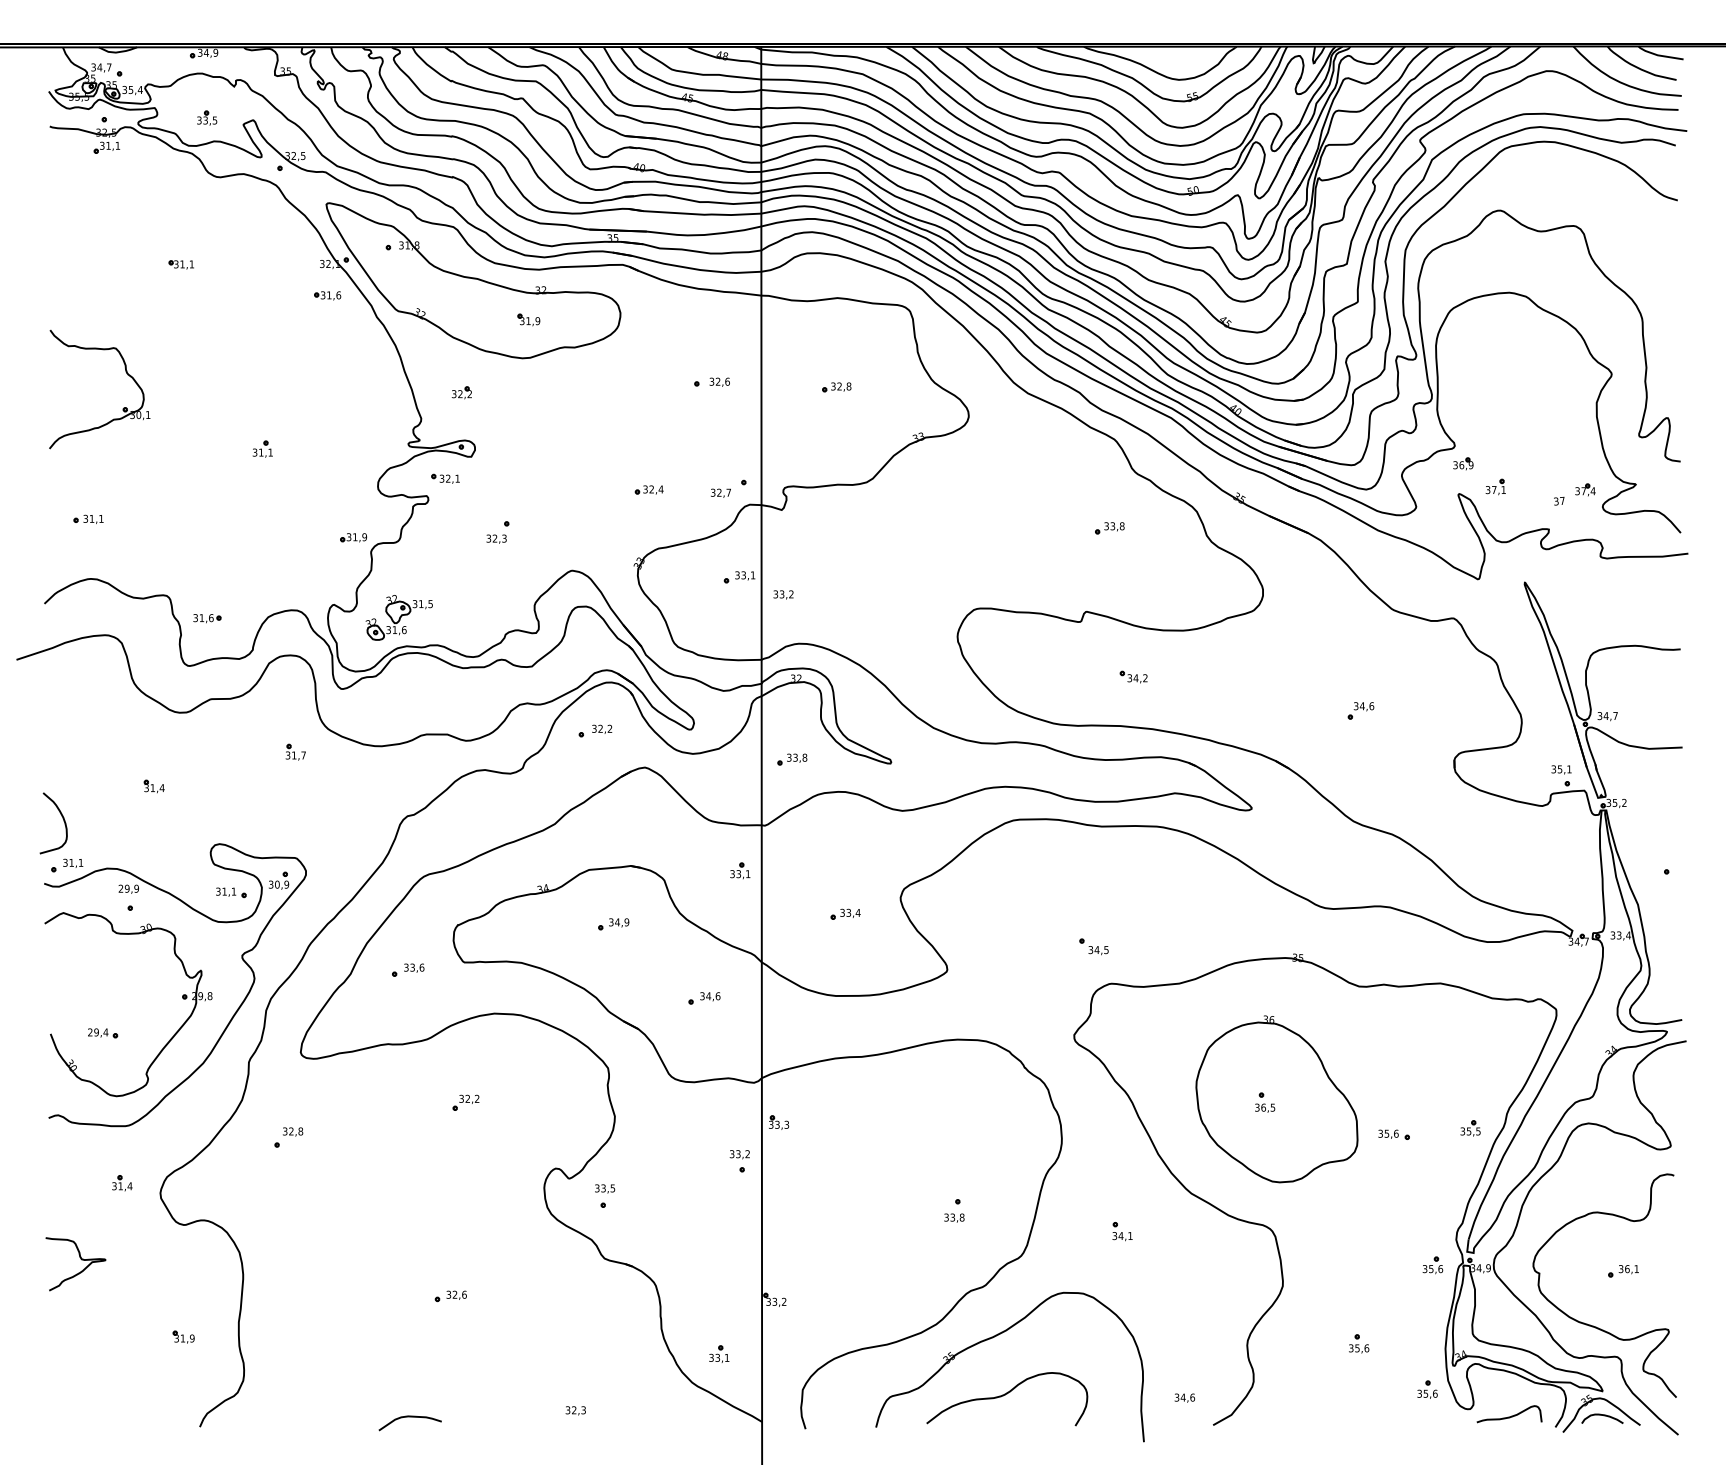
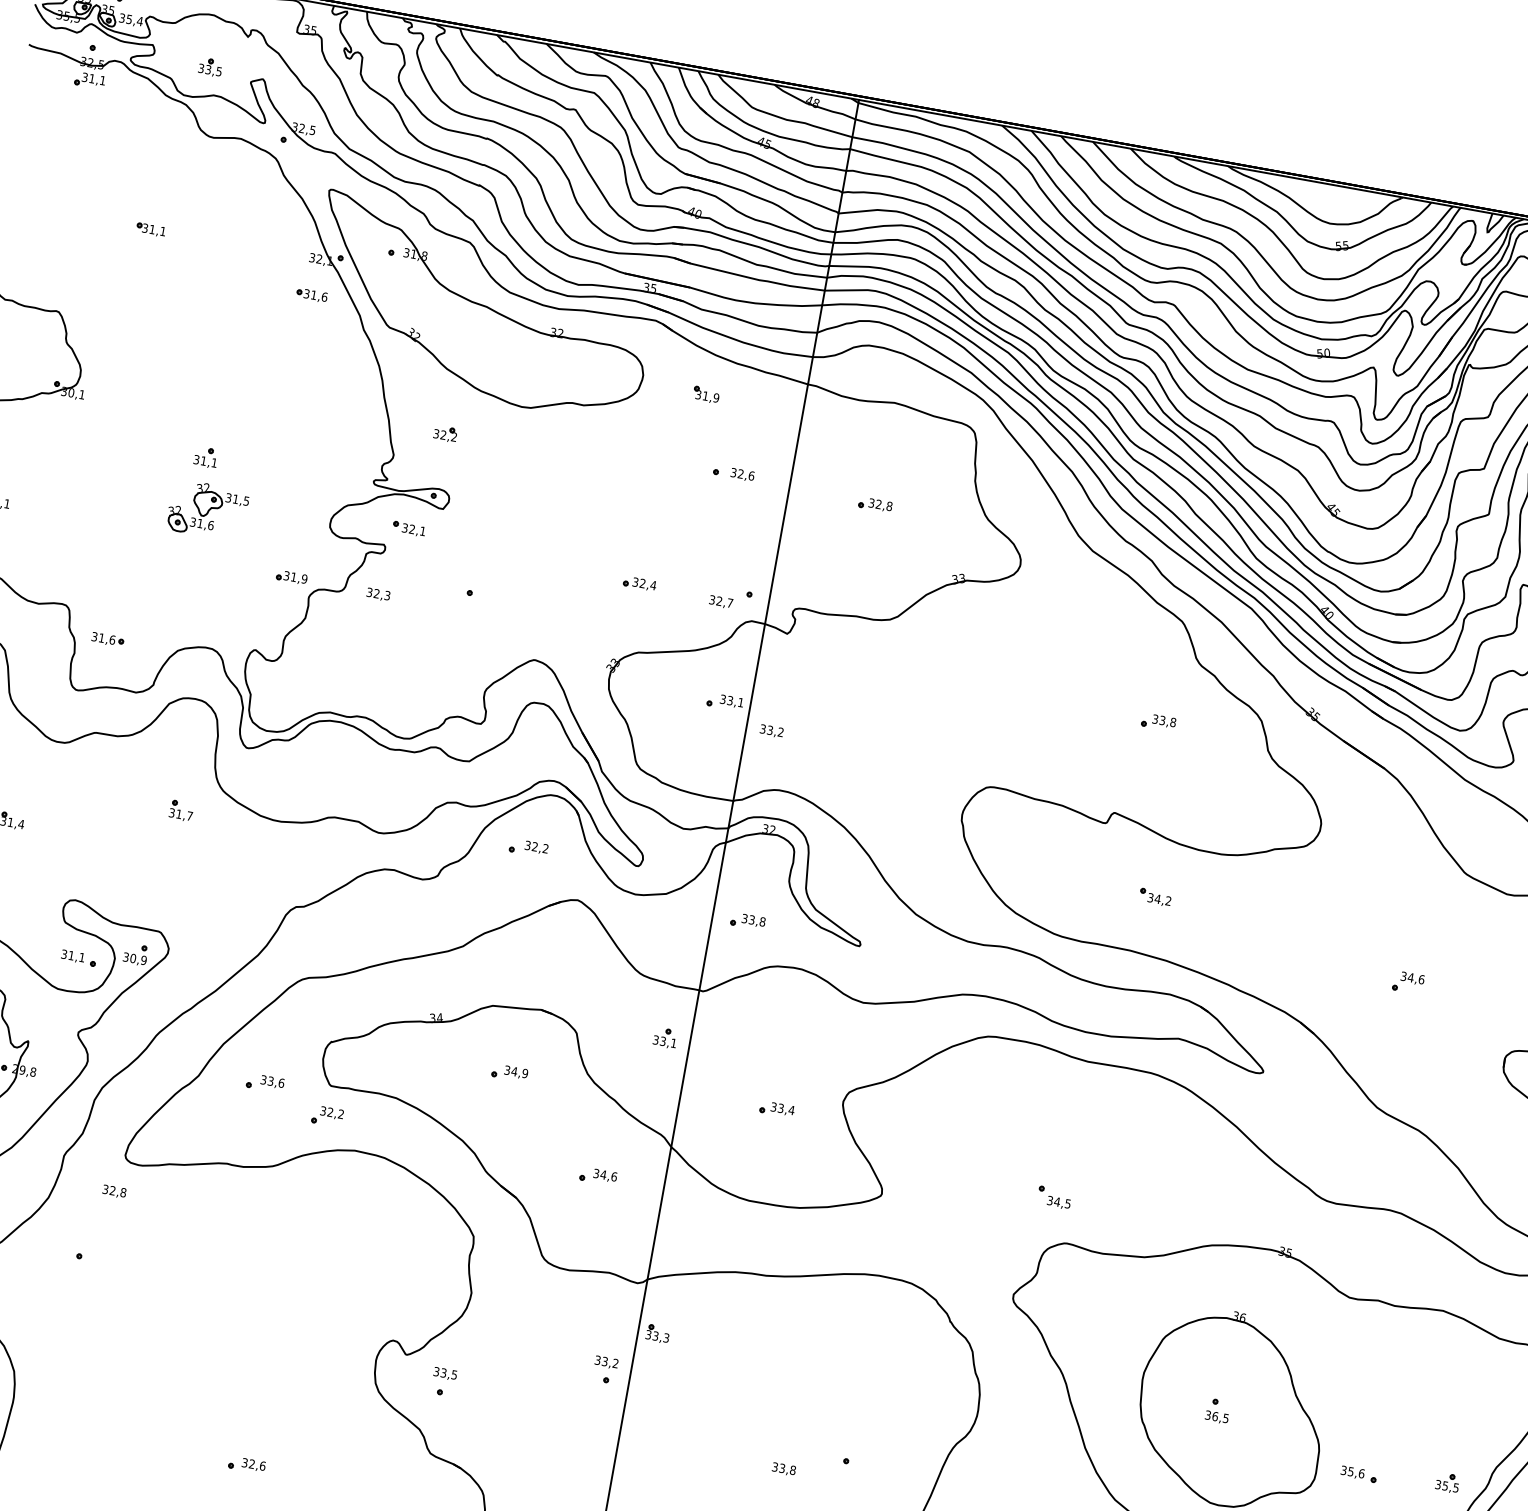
part: (528, 319) -> (705, 394), moved
text: (496, 538) -> (378, 593), moved
part: (398, 617) -> (206, 509), moved
part: (465, 1102) -> (326, 1115), moved
text: (292, 1131) -> (113, 1191), moved
text: (954, 1217) -> (784, 1468), moved

